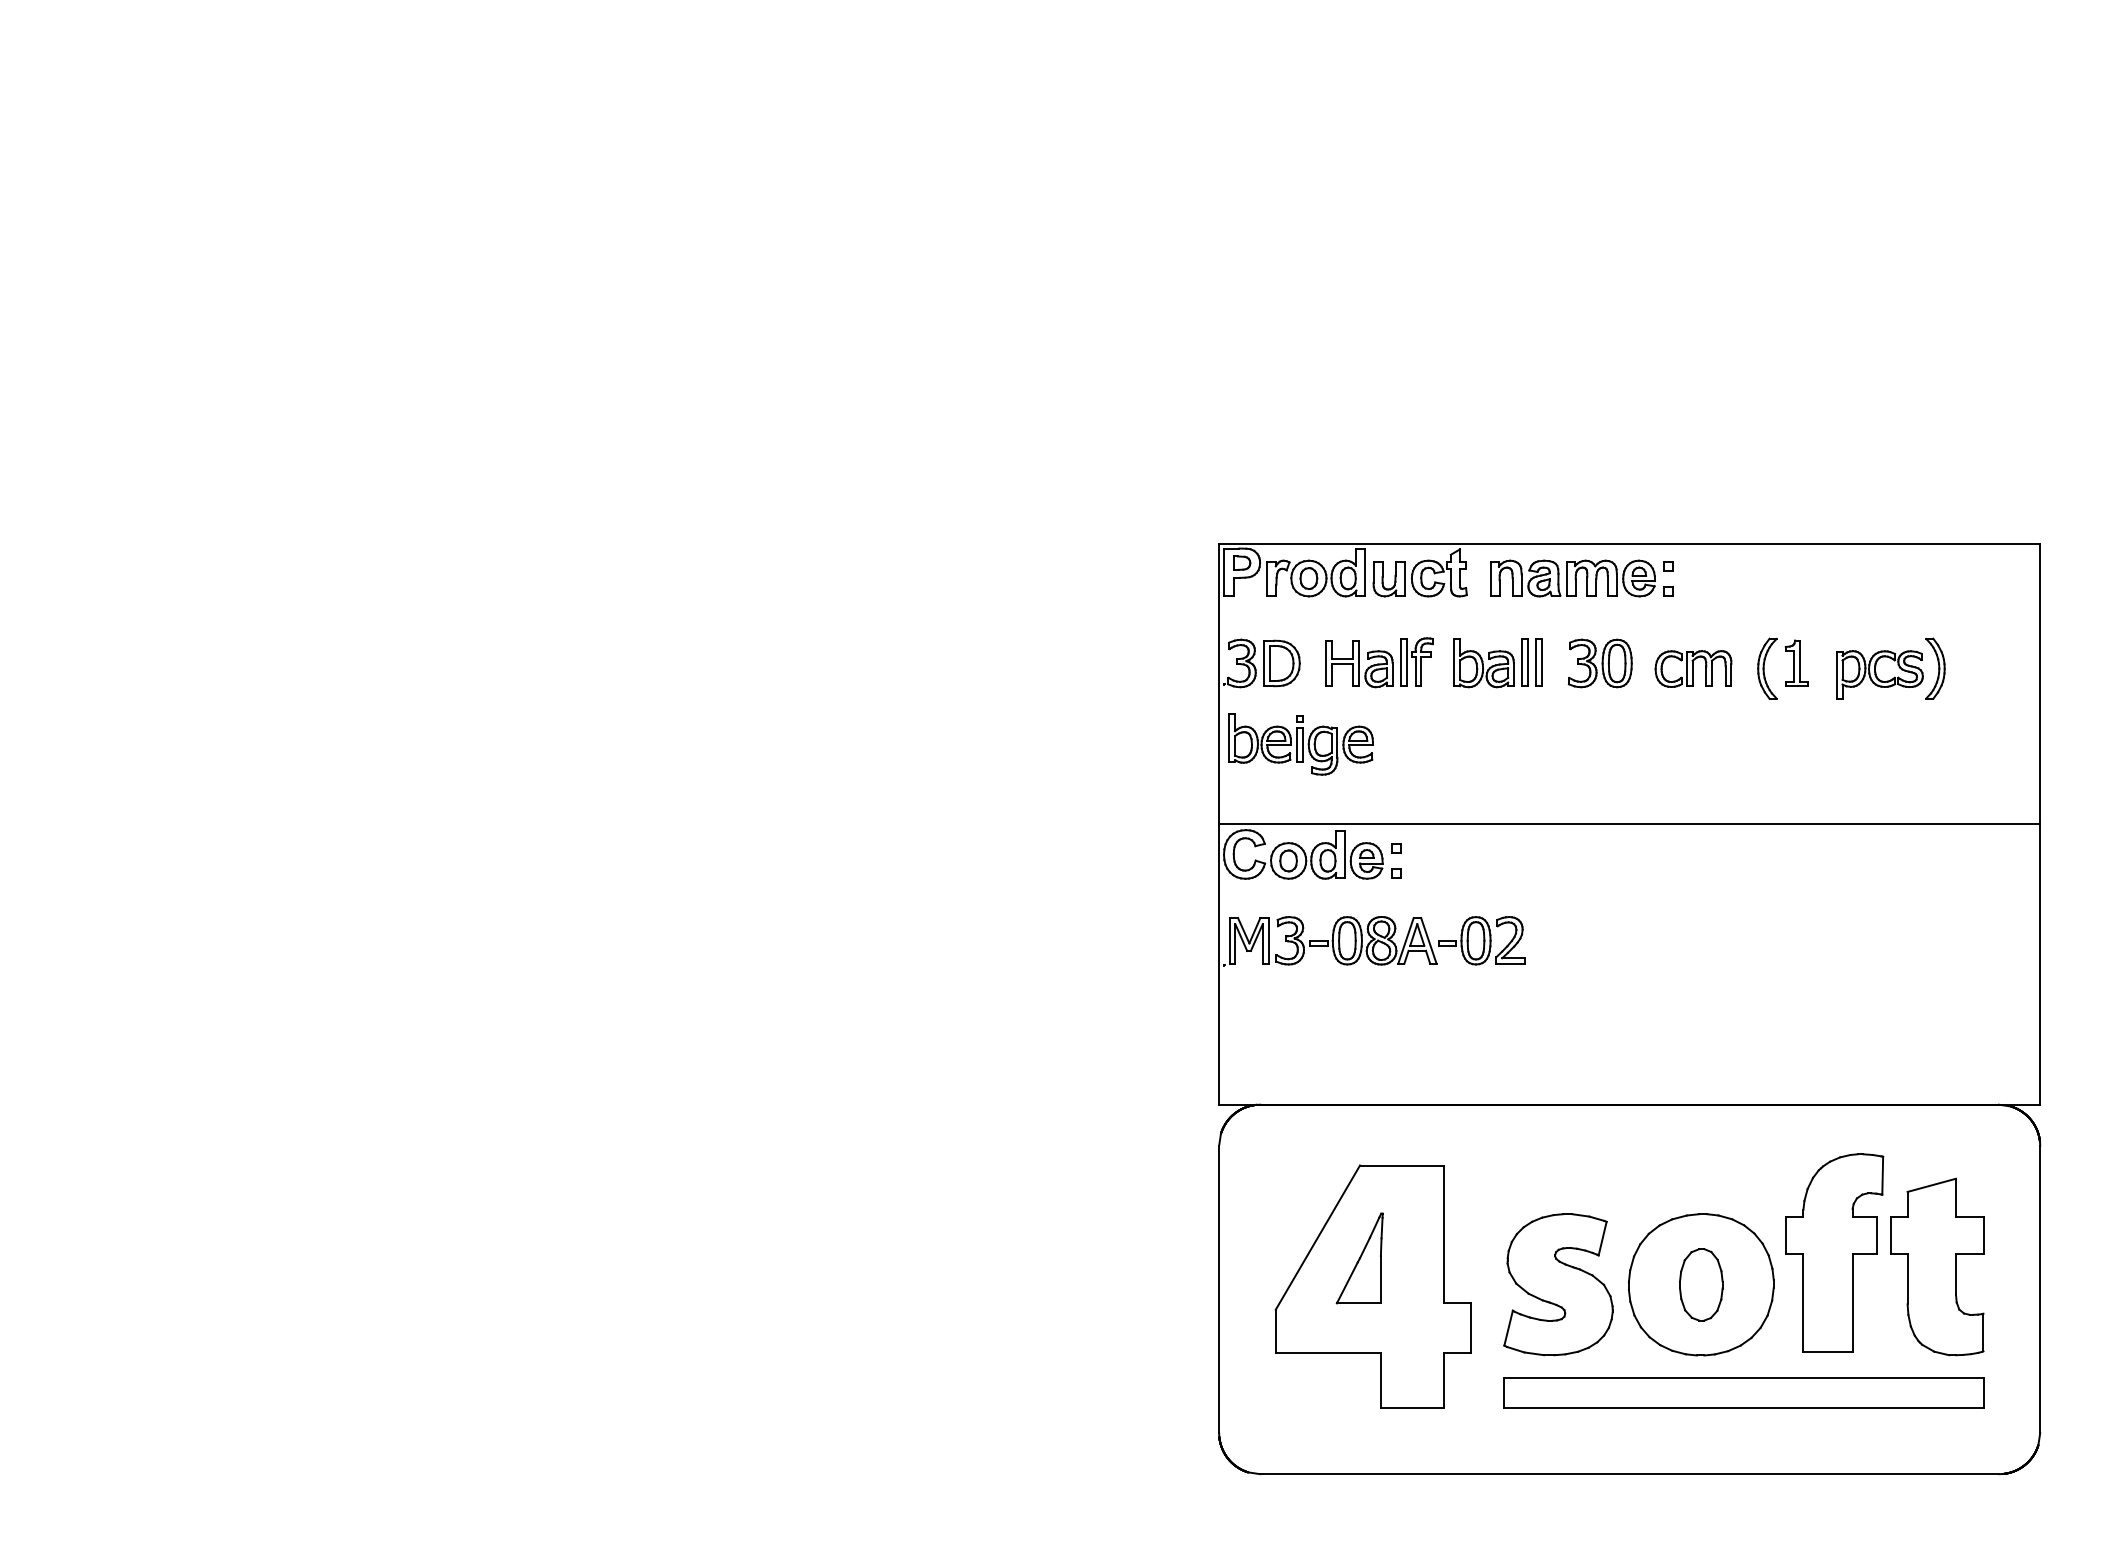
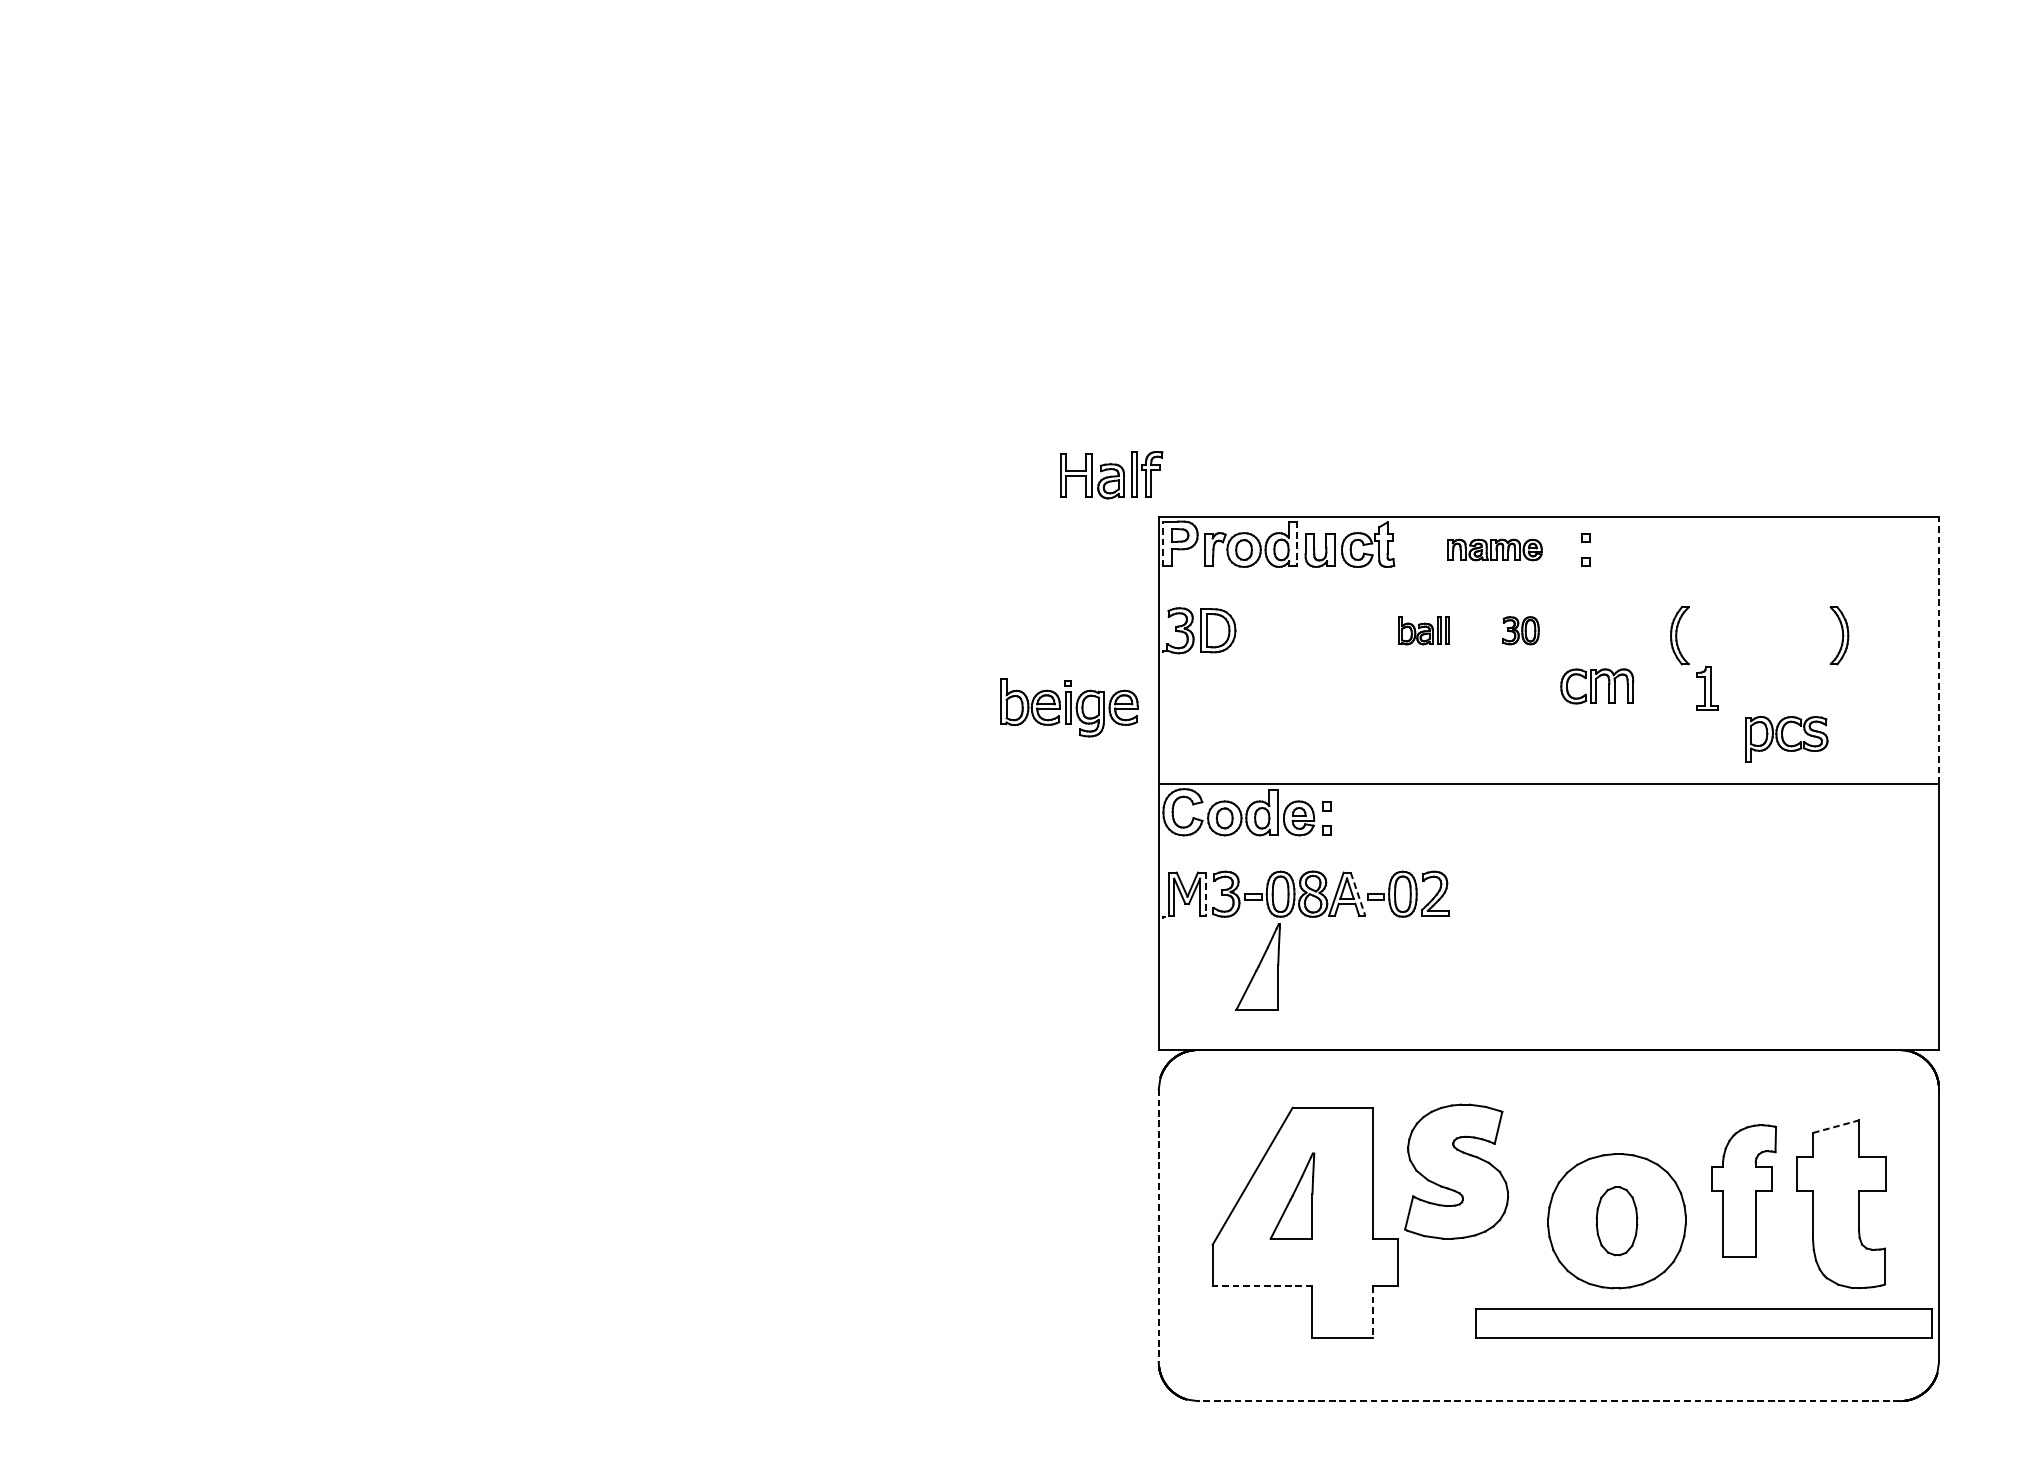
line: (1224, 572) -> (1163, 544), solid -> dashed
line: (1364, 572) -> (1296, 544), solid -> dashed
part: (1572, 578) -> (1494, 549), size x0.6
part: (1379, 662) -> (1111, 474), moved
part: (1796, 662) -> (1707, 687), moved
part: (1497, 663) -> (1423, 630), size x0.6
part: (1599, 663) -> (1520, 630), size x0.6
part: (1693, 668) -> (1597, 685), moved
part: (1879, 674) -> (1786, 739), moved
line: (2040, 683) -> (1939, 649), solid -> dashed
part: (1300, 744) -> (1068, 707), moved
line: (1268, 940) -> (1205, 893), solid -> dashed
line: (1429, 941) -> (1358, 894), solid -> dashed
part: (1323, 1017) -> (1257, 967), added
line: (1932, 1185) -> (1836, 1126), solid -> dashed
part: (1834, 1252) -> (1743, 1190), size x0.7
part: (1558, 1284) -> (1456, 1171), moved
line: (1219, 1289) -> (1159, 1225), solid -> dashed
line: (1328, 1353) -> (1262, 1286), solid -> dashed
line: (1444, 1381) -> (1372, 1313), solid -> dashed
part: (1743, 1392) -> (1703, 1323), moved
line: (1629, 1474) -> (1548, 1401), solid -> dashed

